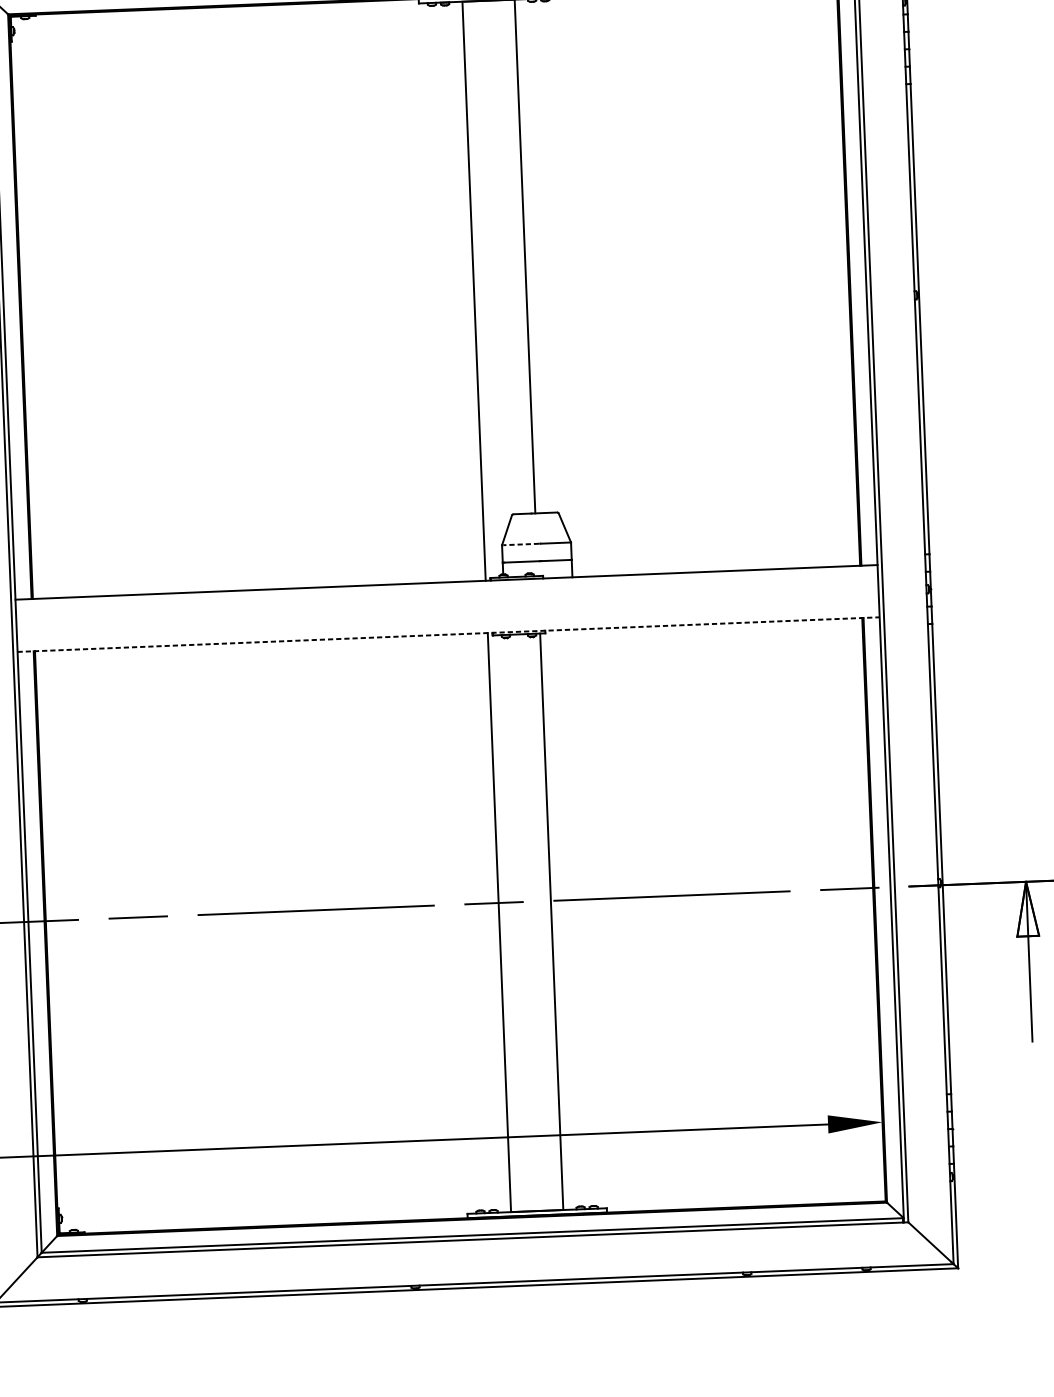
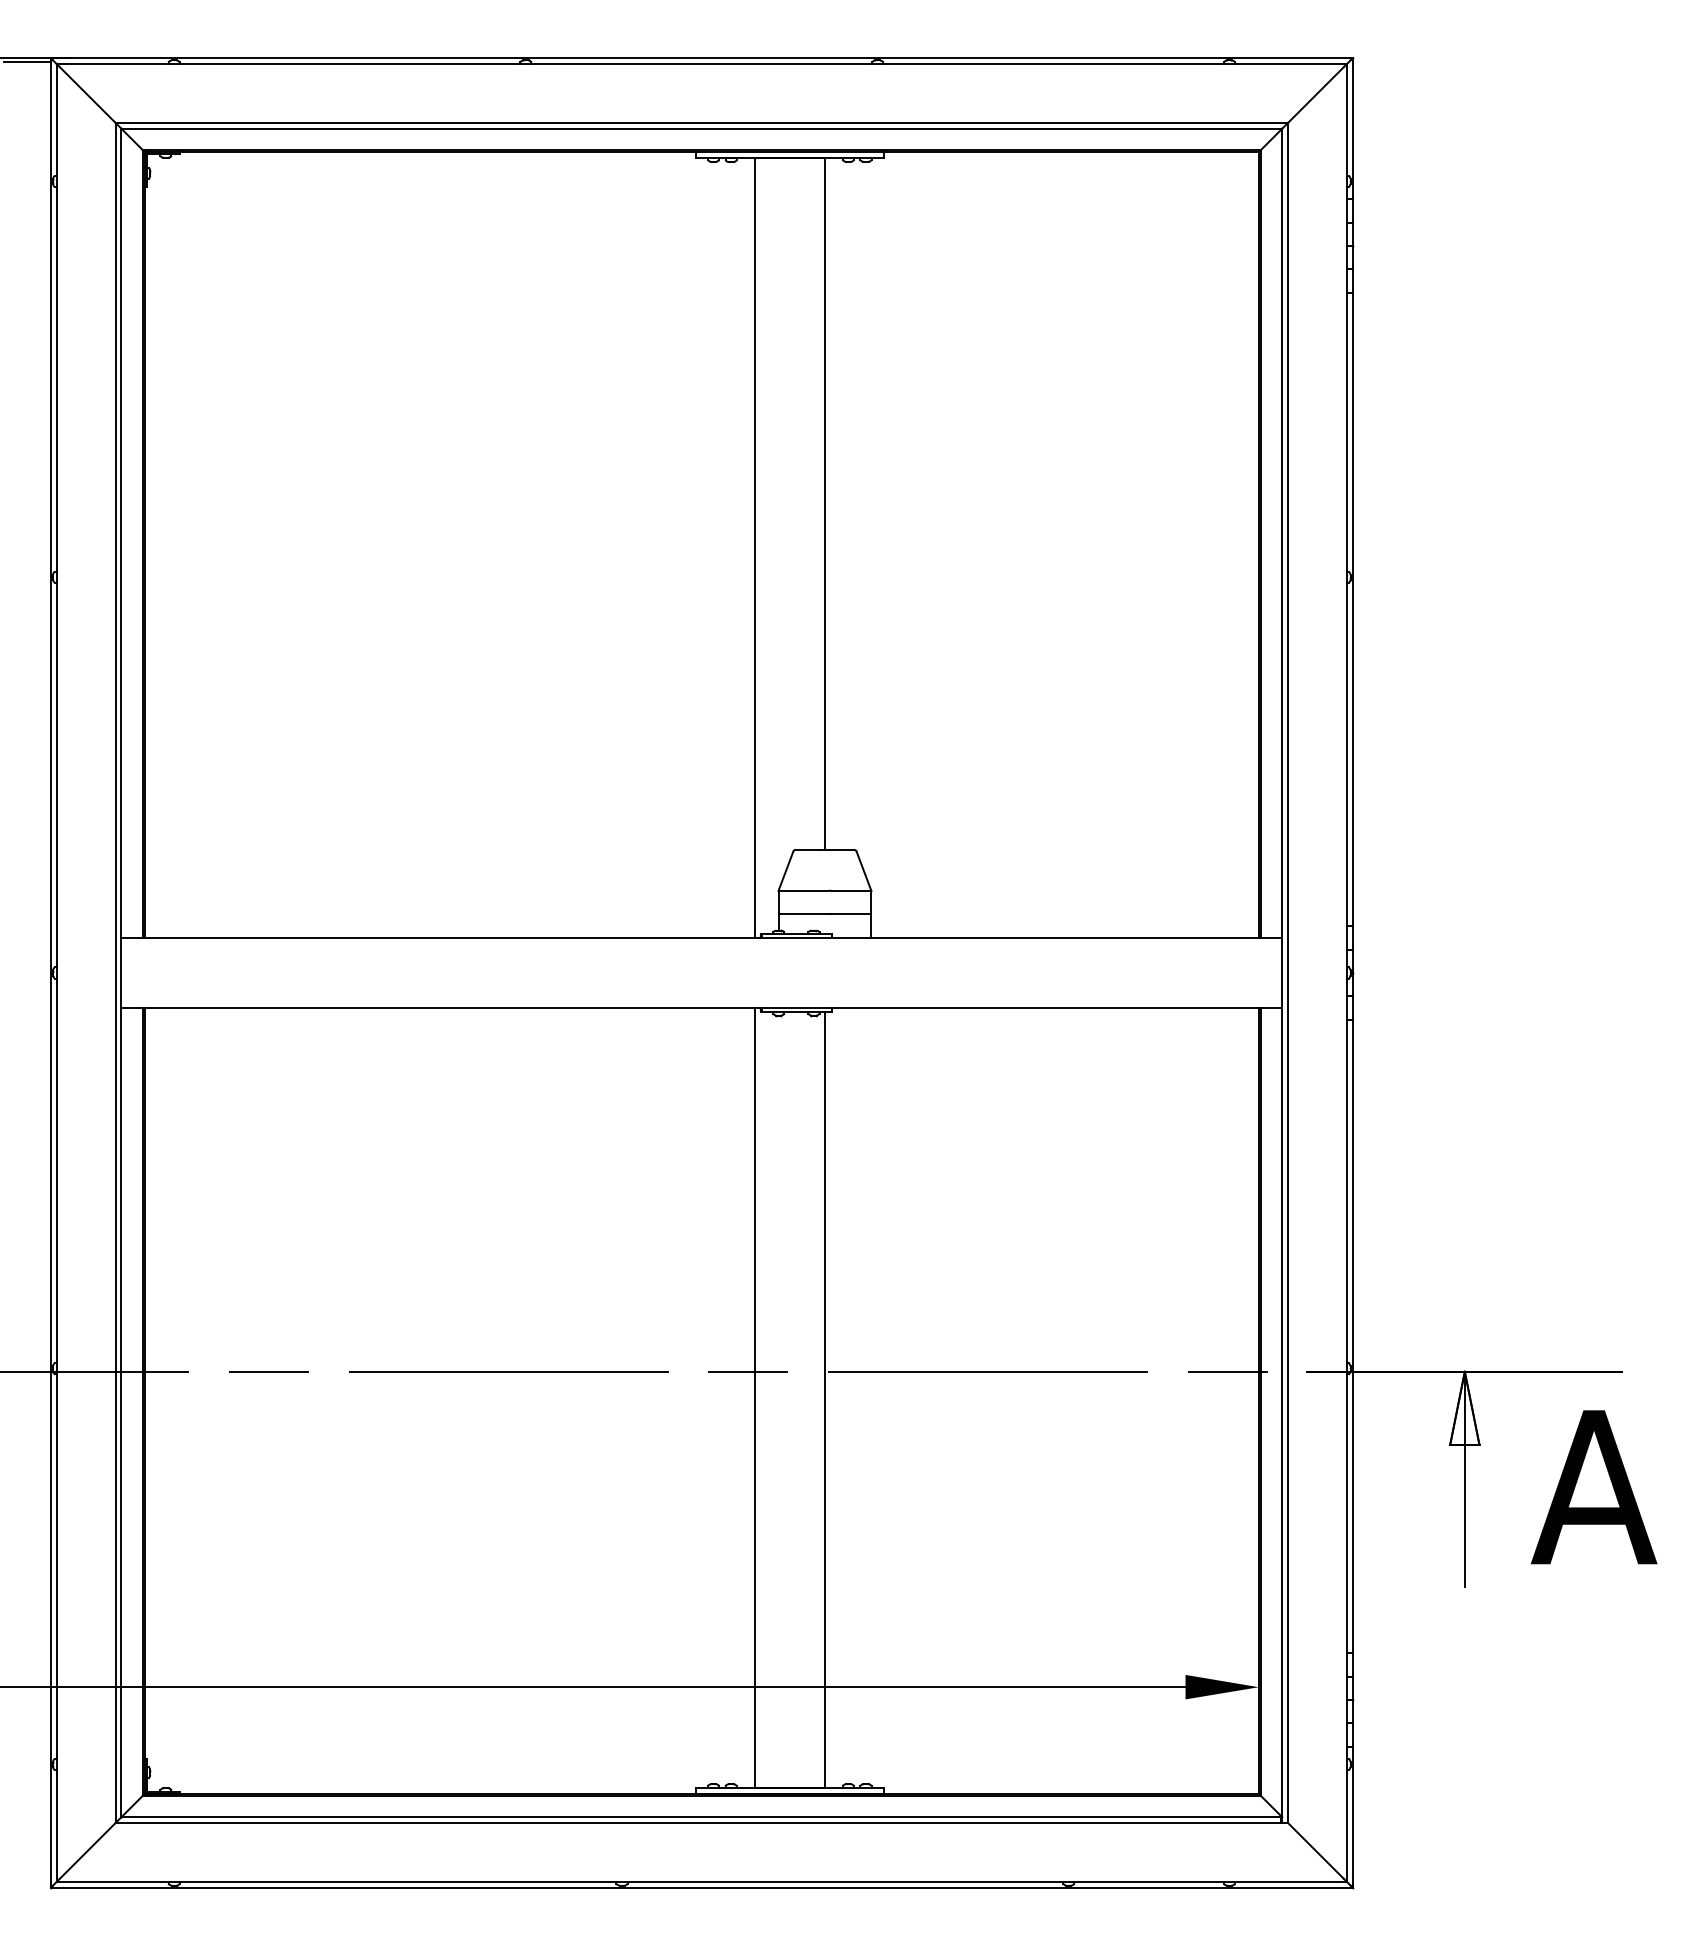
line: (521, 544) -> (804, 890), dashed -> solid
line: (449, 634) -> (702, 1008), dashed -> solid

